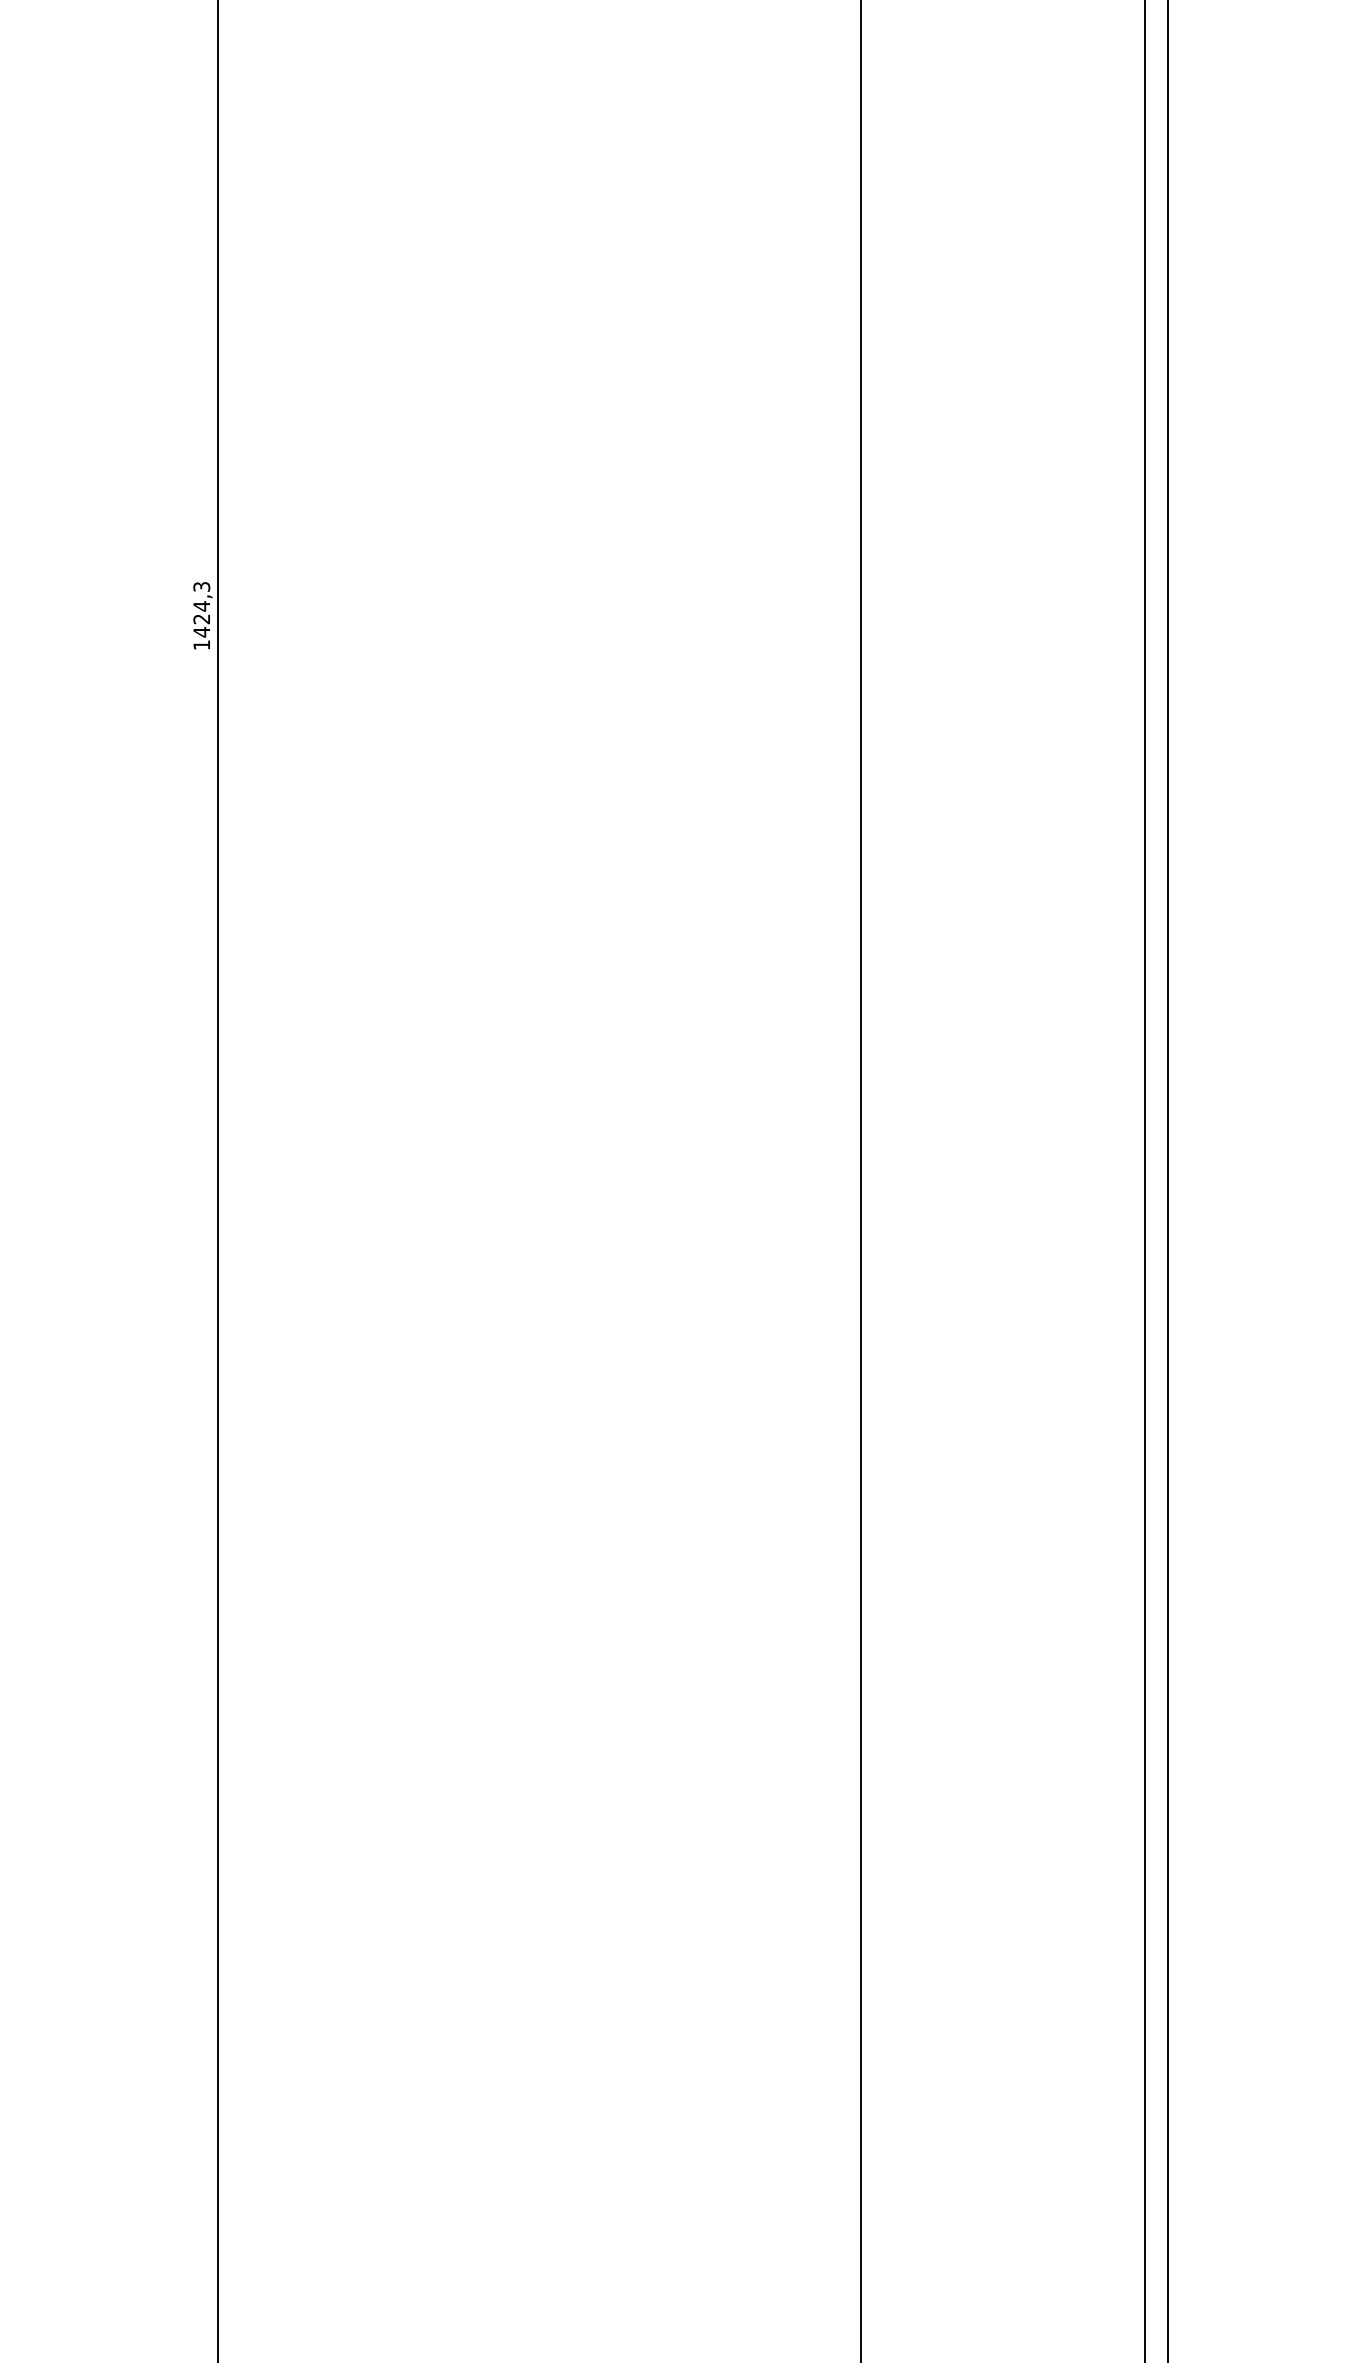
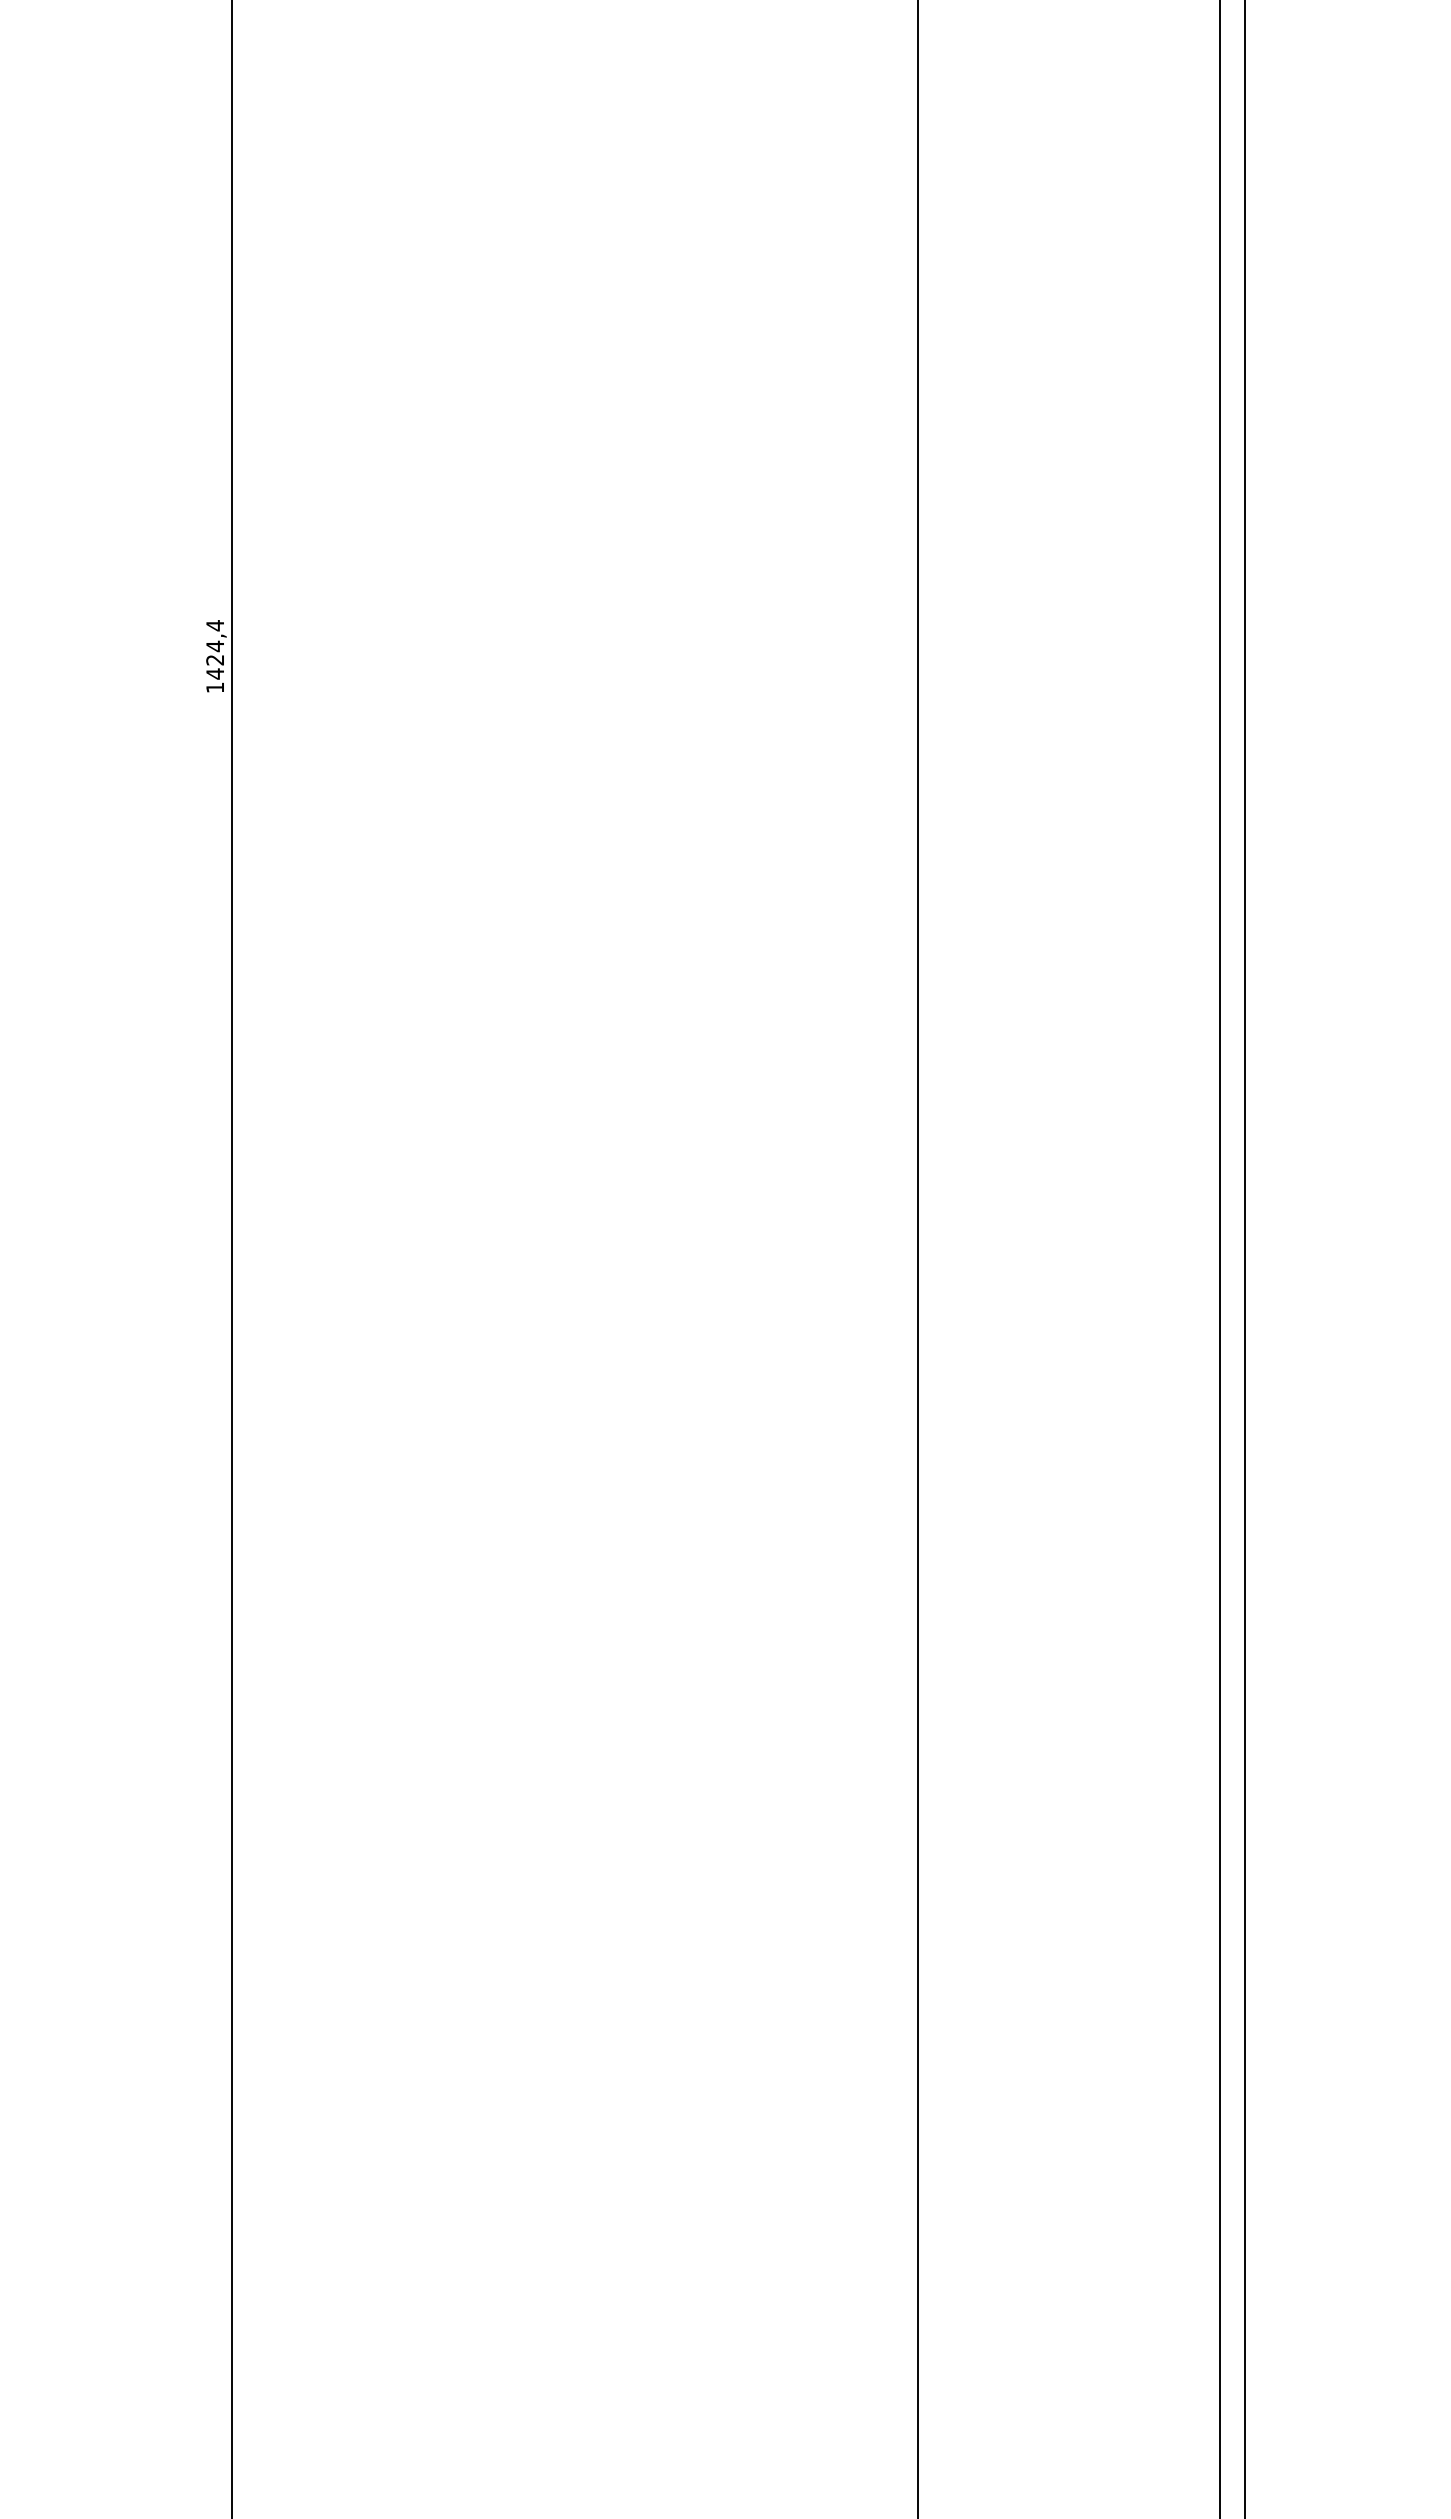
text: (202, 586) -> (215, 625), 1424,3 -> 1424,4

